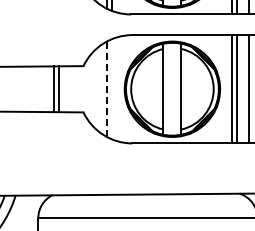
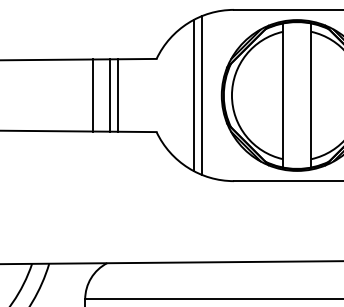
line: (43, 89) -> (93, 95), added
line: (106, 89) -> (192, 95), dashed -> solid
line: (111, 89) -> (200, 95), added

